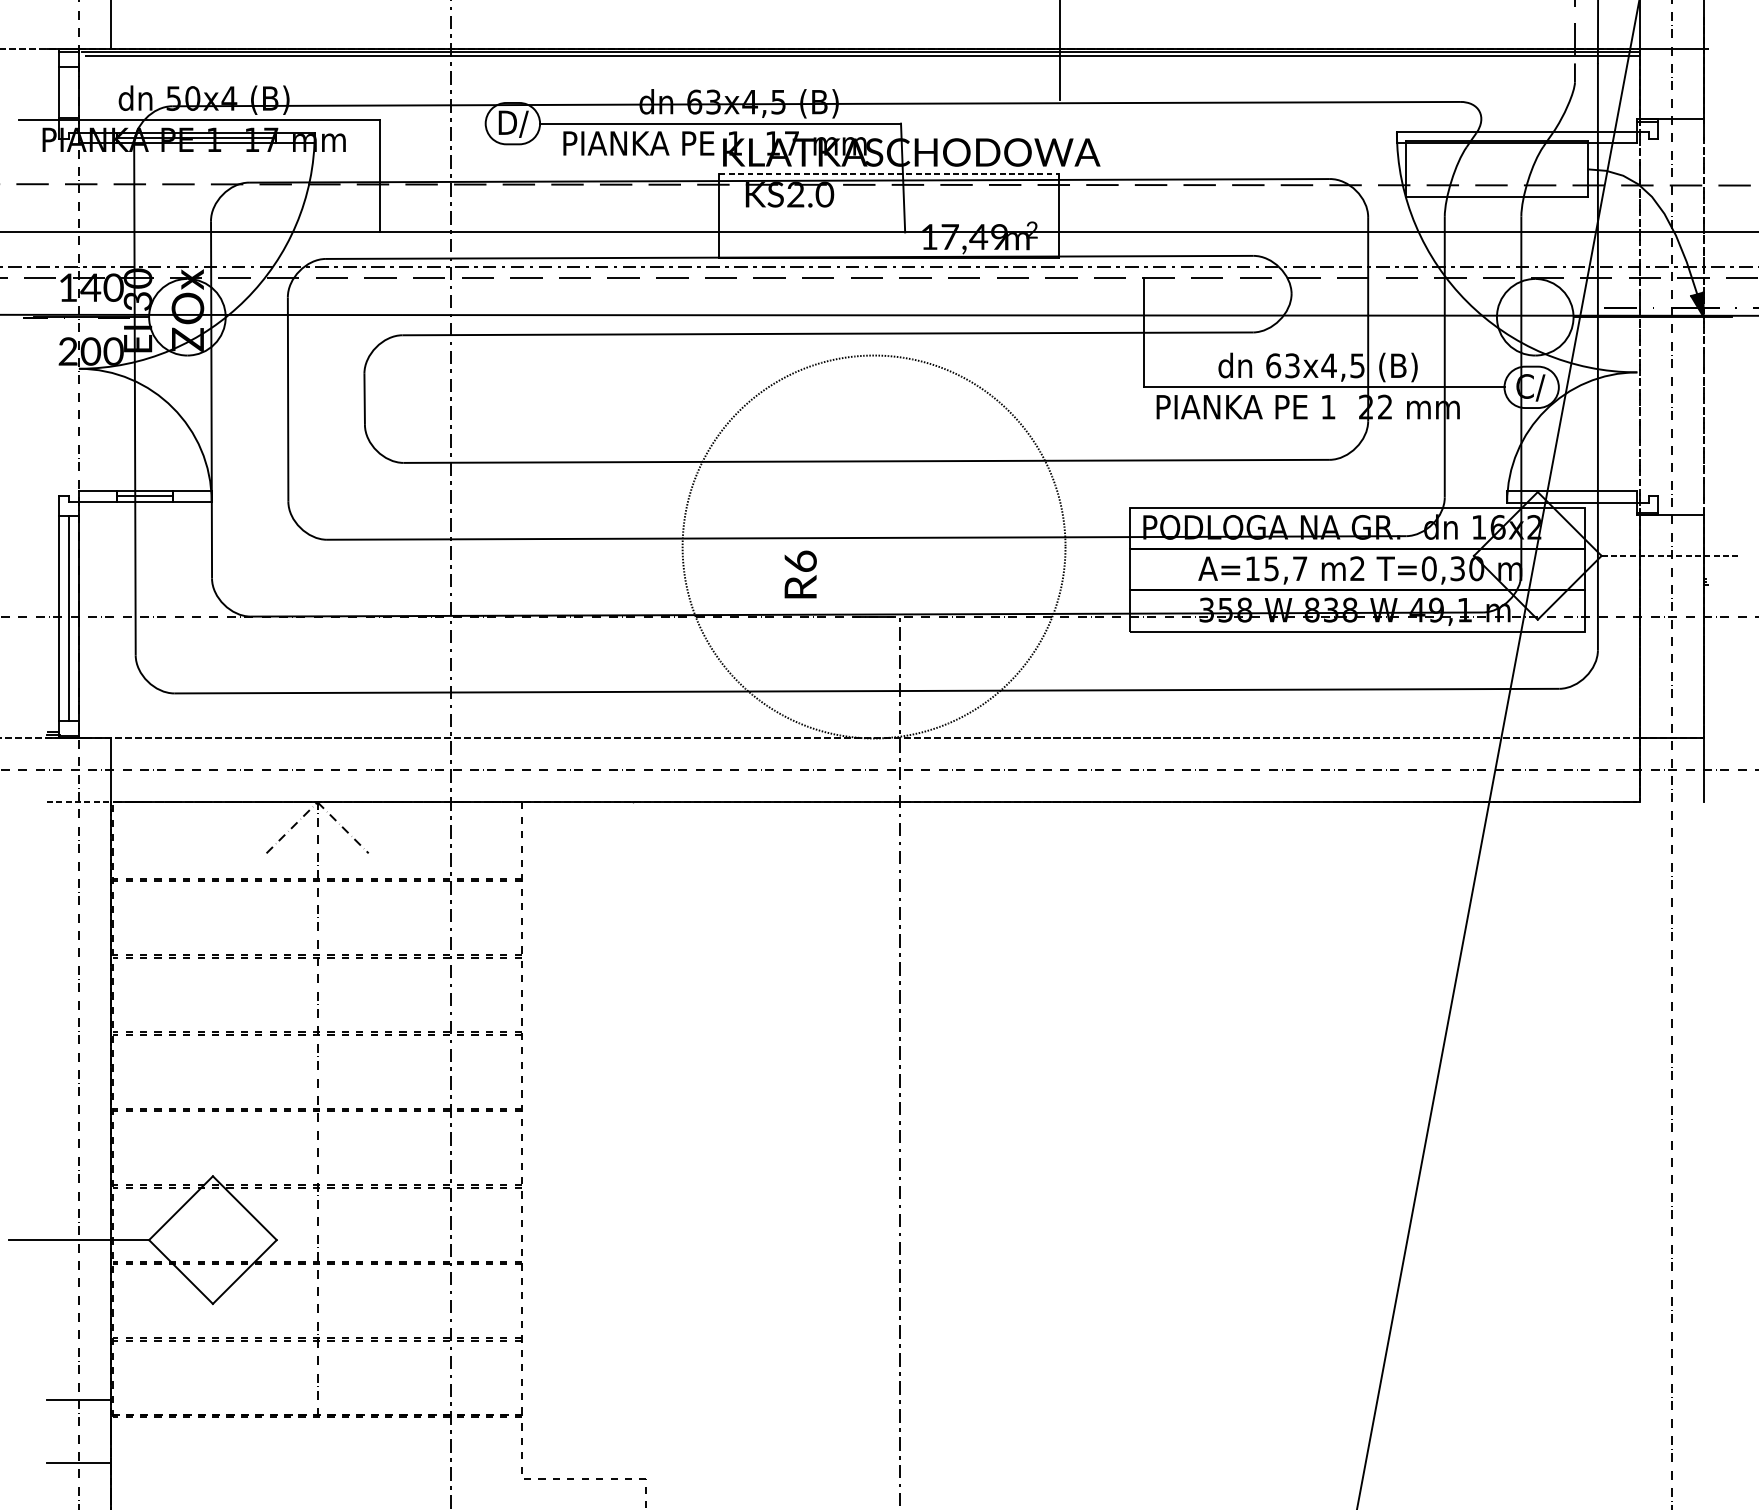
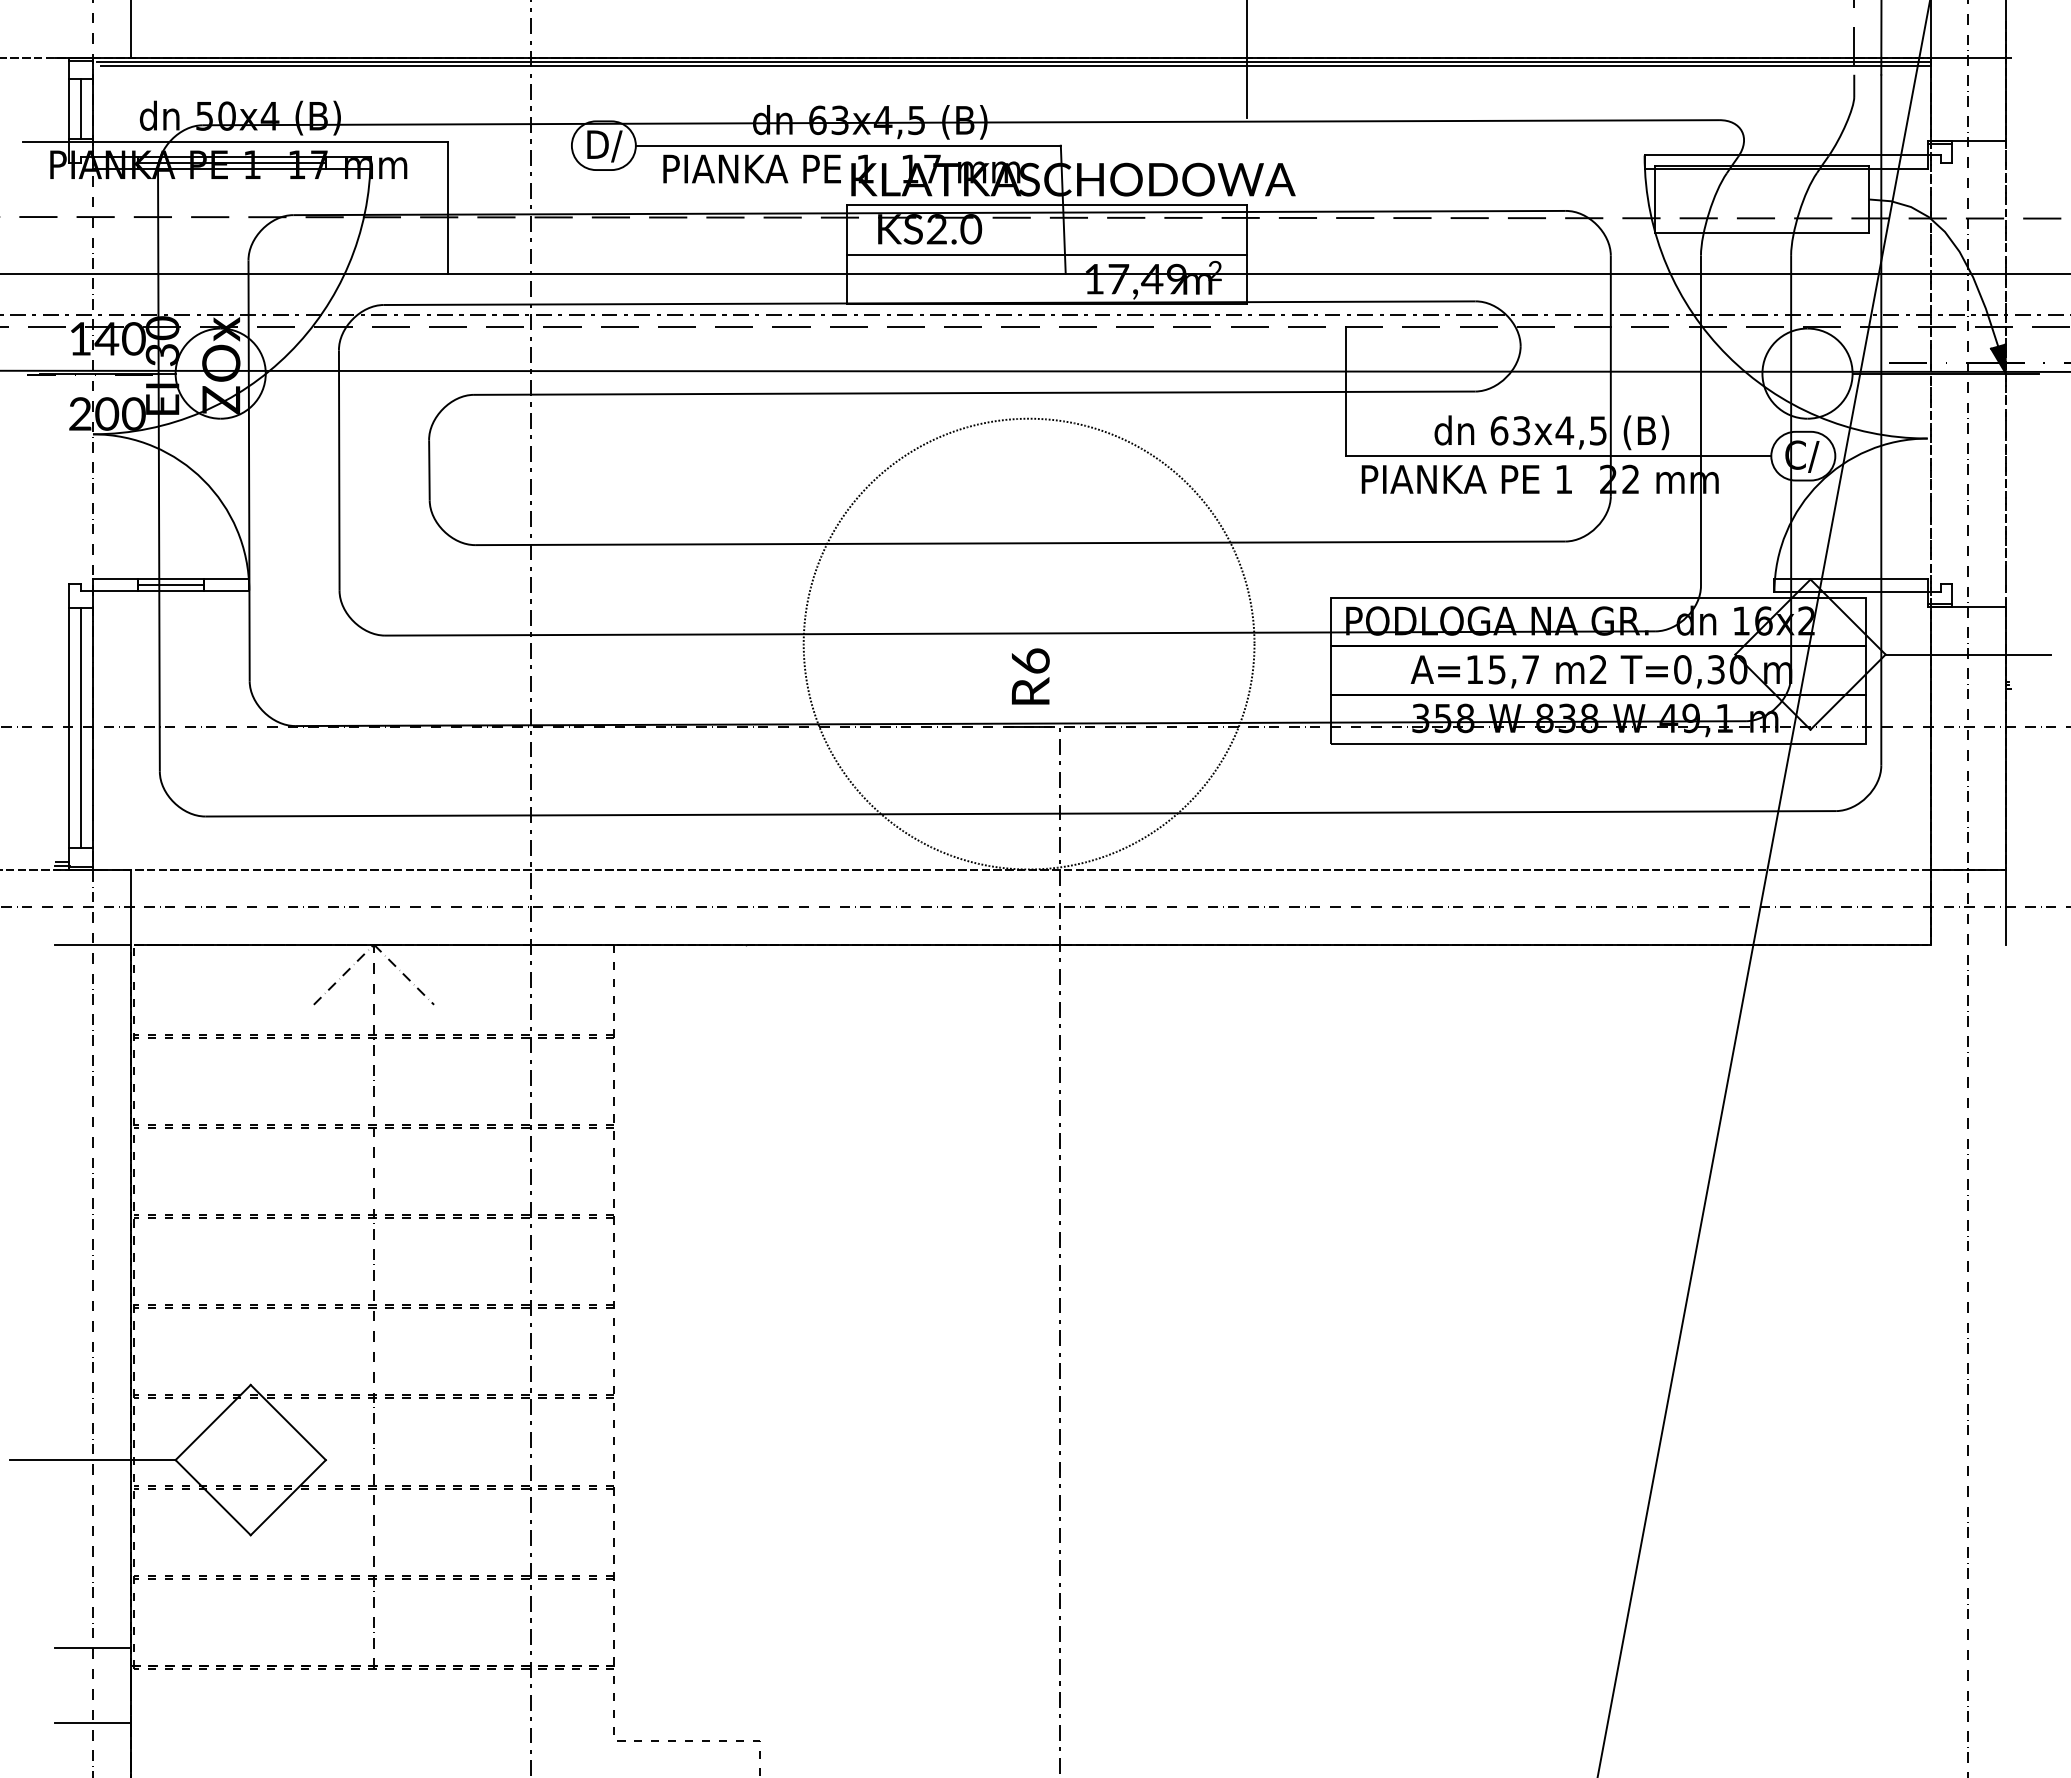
line: (68, 92) -> (80, 109), added
line: (889, 174) -> (1047, 205), dashed -> solid
line: (889, 216) -> (1047, 254), added
line: (1671, 555) -> (1968, 654), dashed -> solid
text: (800, 574) -> (1030, 676), moved
line: (78, 802) -> (92, 944), dashed -> solid

